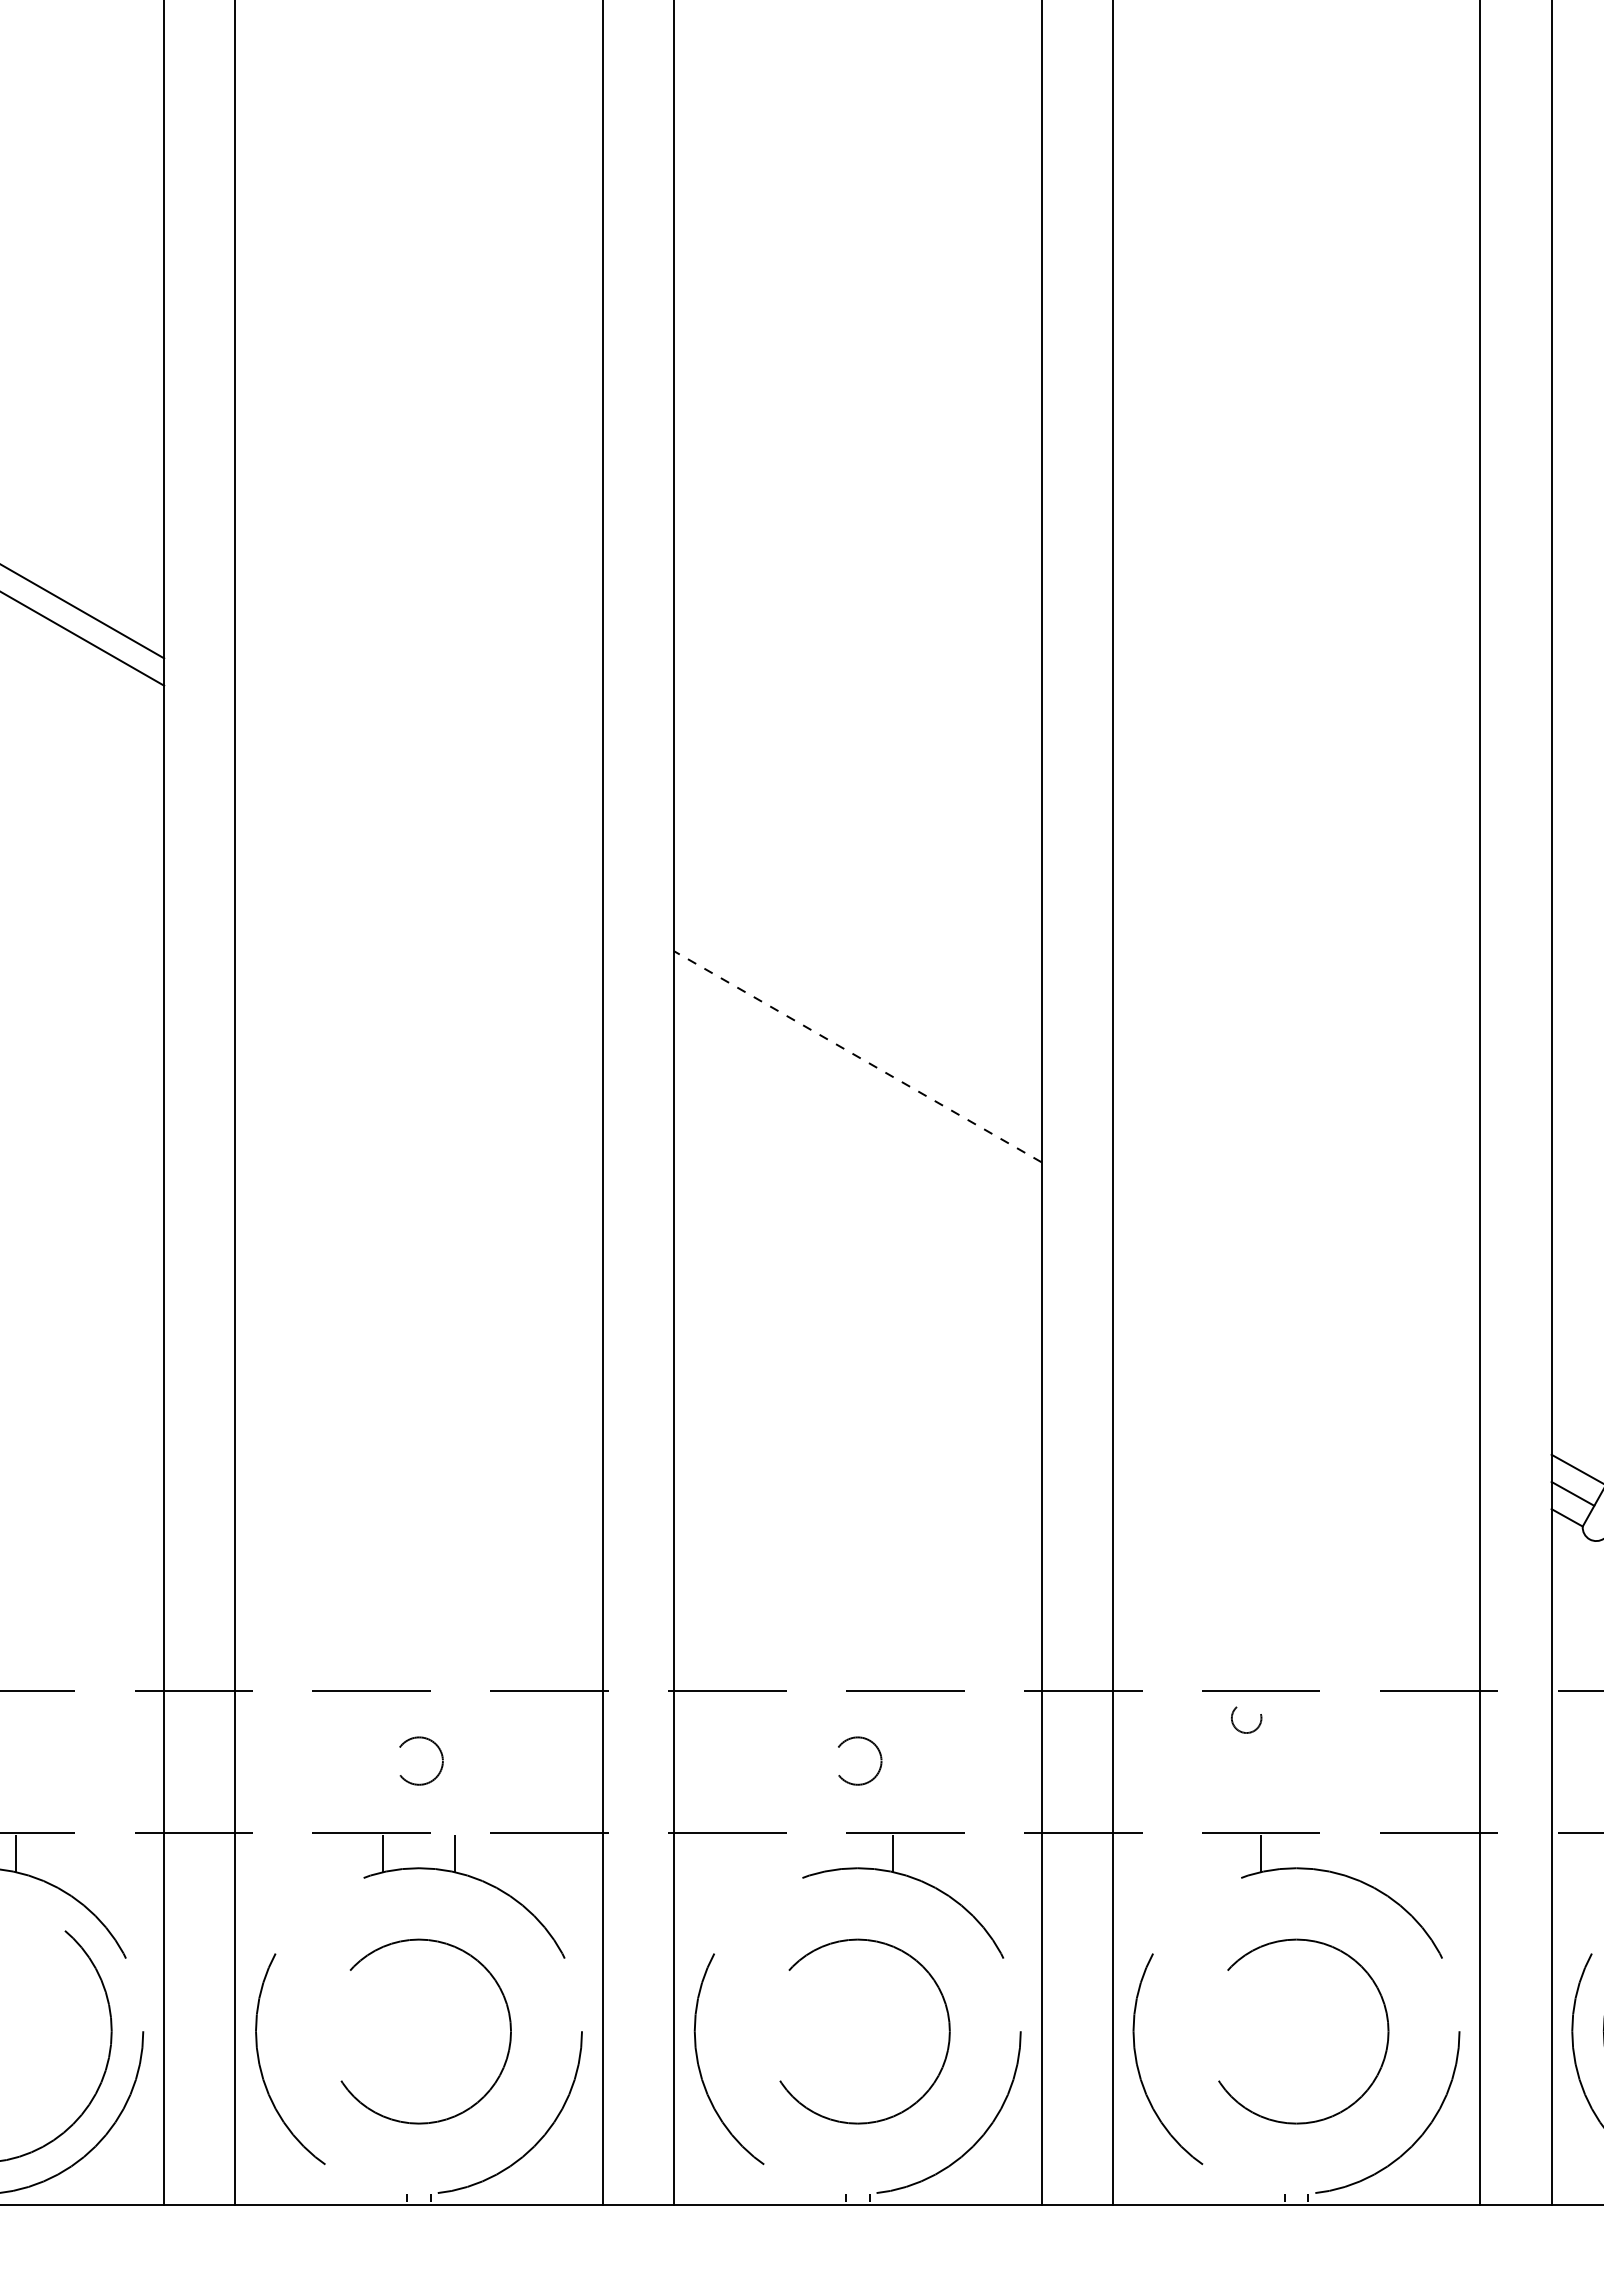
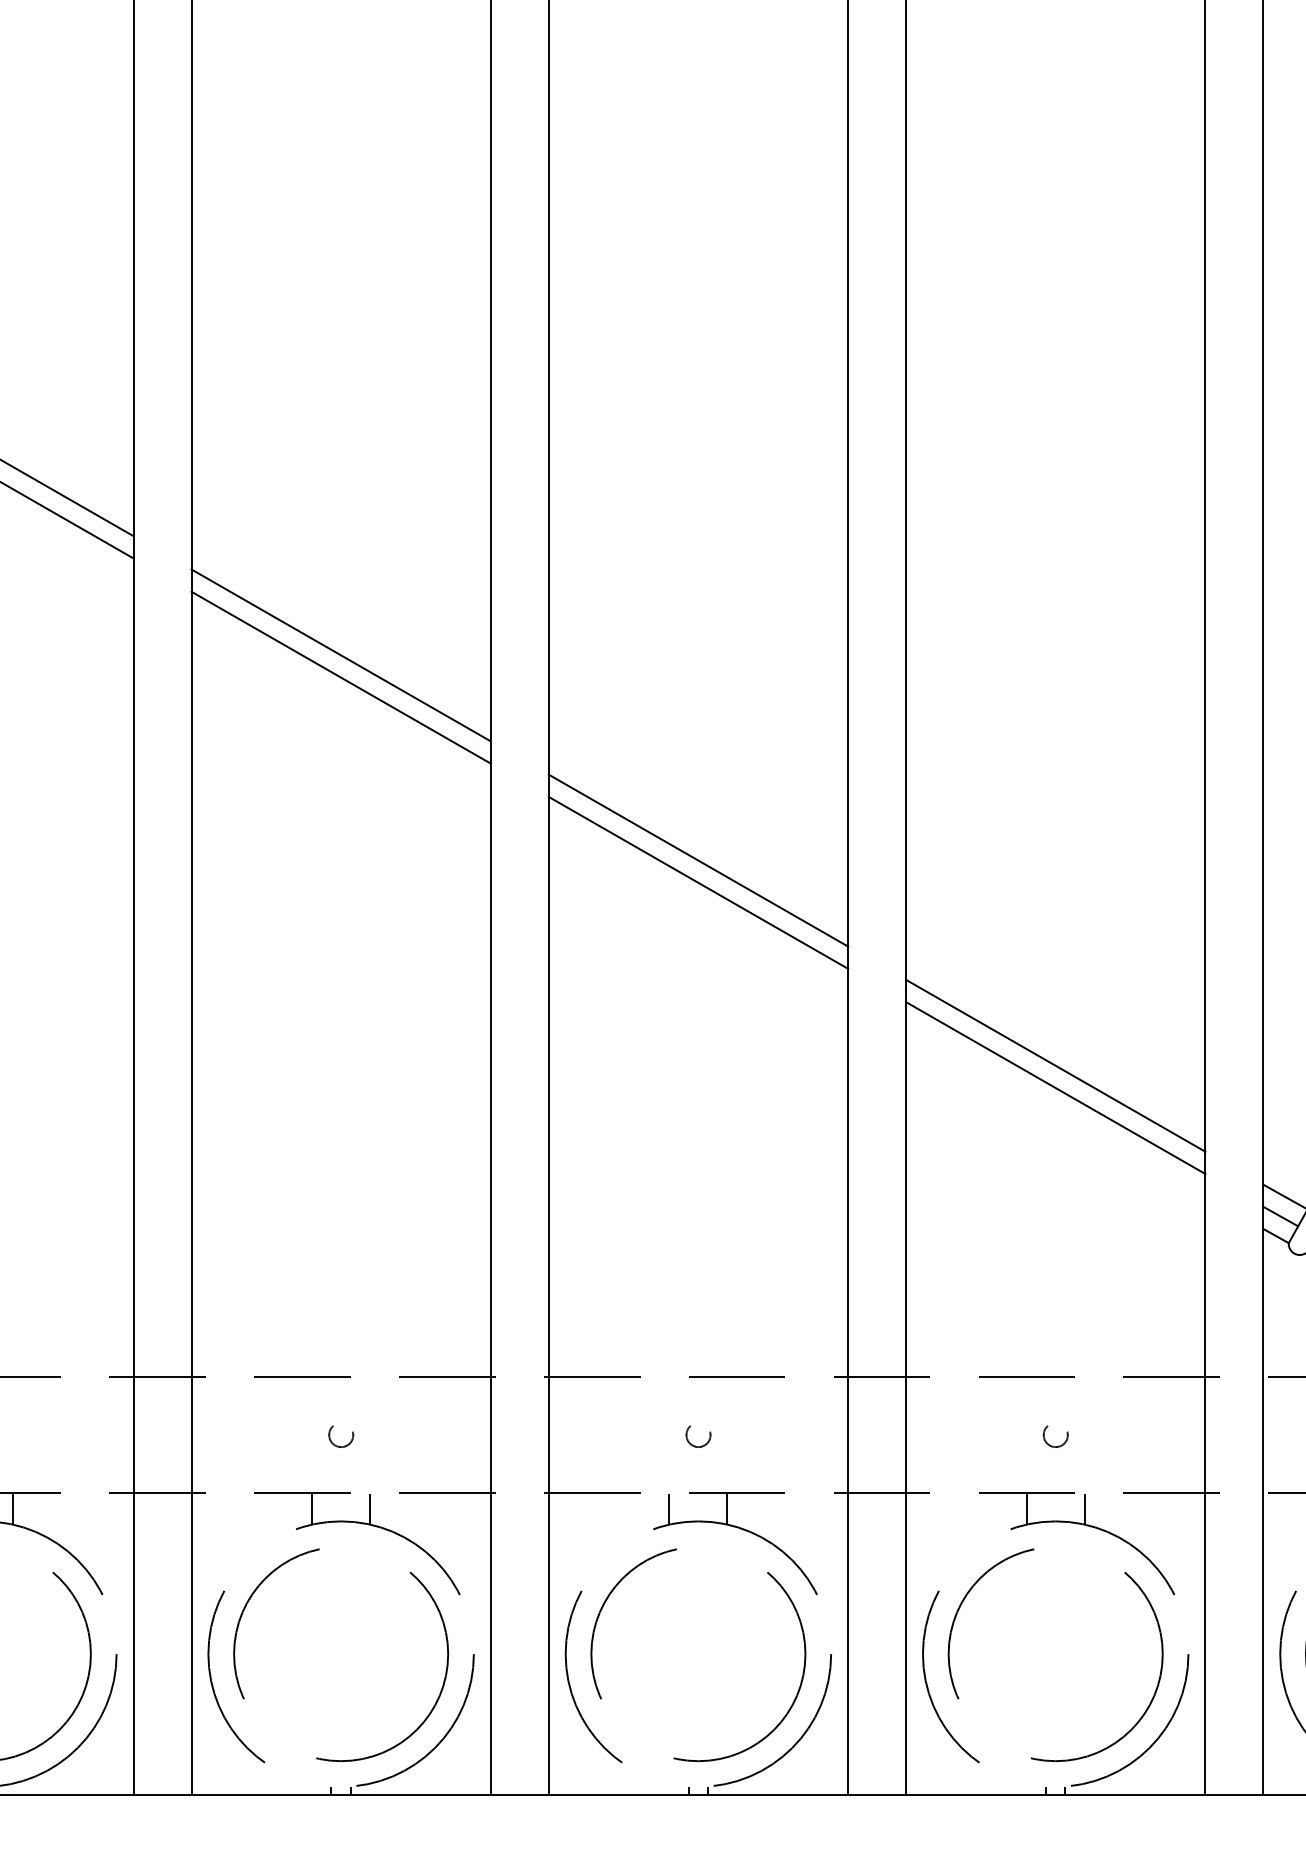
line: (418, 804) -> (340, 655), added
line: (418, 831) -> (340, 677), added
line: (857, 1056) -> (698, 860), dashed -> solid
line: (857, 1083) -> (698, 882), added
line: (1296, 1308) -> (1055, 1065), added
line: (1296, 1335) -> (1055, 1087), added
circle: (1246, 1719) -> (1055, 1436), moved
circle: (418, 1763) -> (340, 1436), size x0.62
circle: (857, 1763) -> (698, 1436), size x0.62
line: (822, 1853) -> (669, 1509), added
line: (1332, 1853) -> (1084, 1509), added
circle: (418, 2032) -> (340, 1655), size x1.43
circle: (857, 2032) -> (698, 1655), size x1.43
circle: (1296, 2032) -> (1055, 1655), size x1.43

